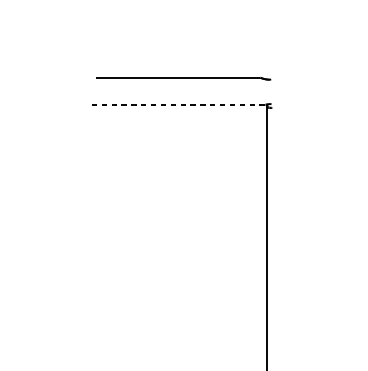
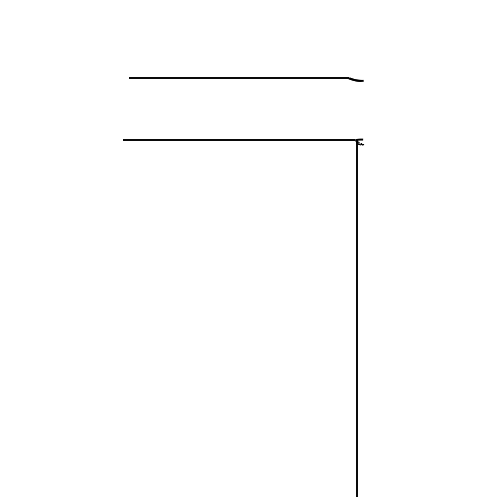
part: (183, 78) -> (246, 79), moved
line: (179, 104) -> (239, 140), dashed -> solid

